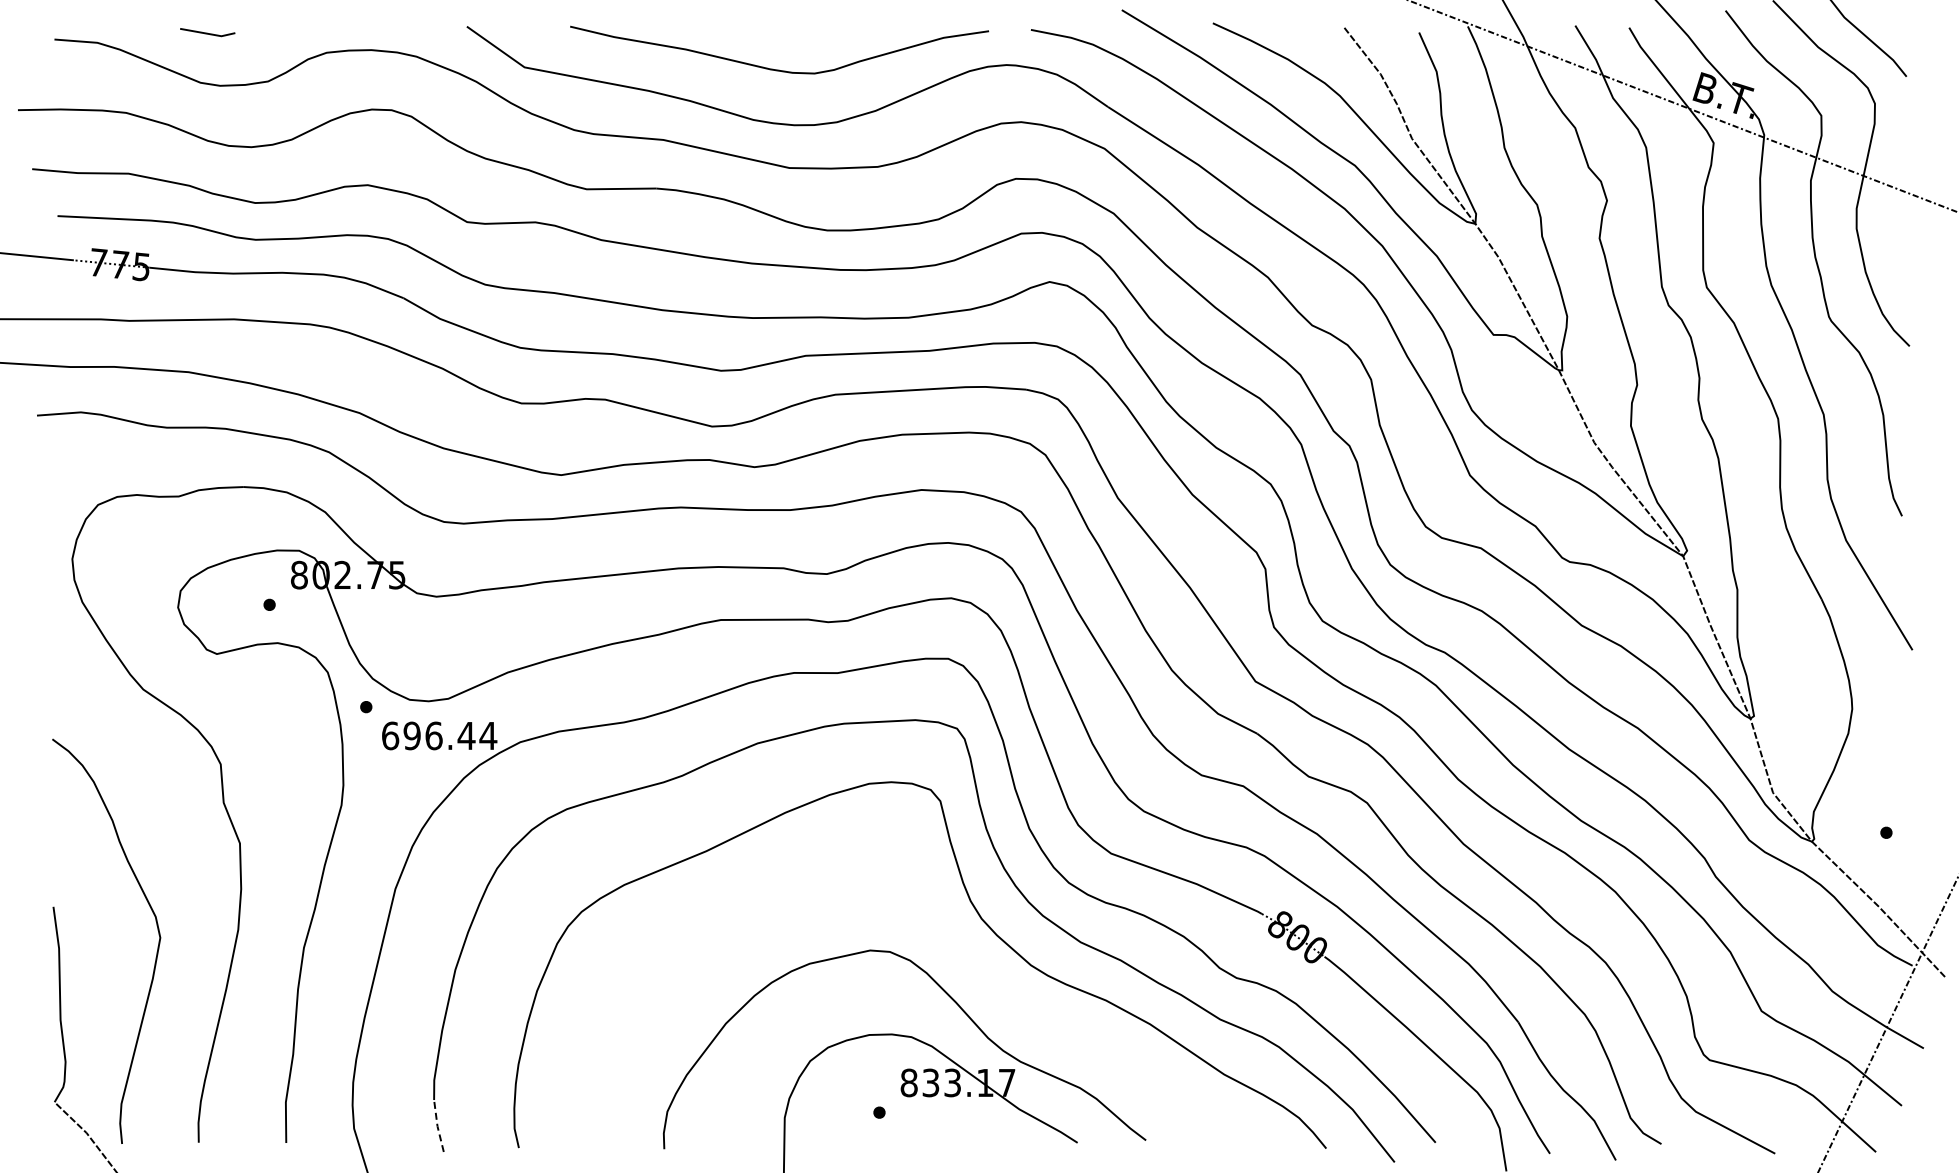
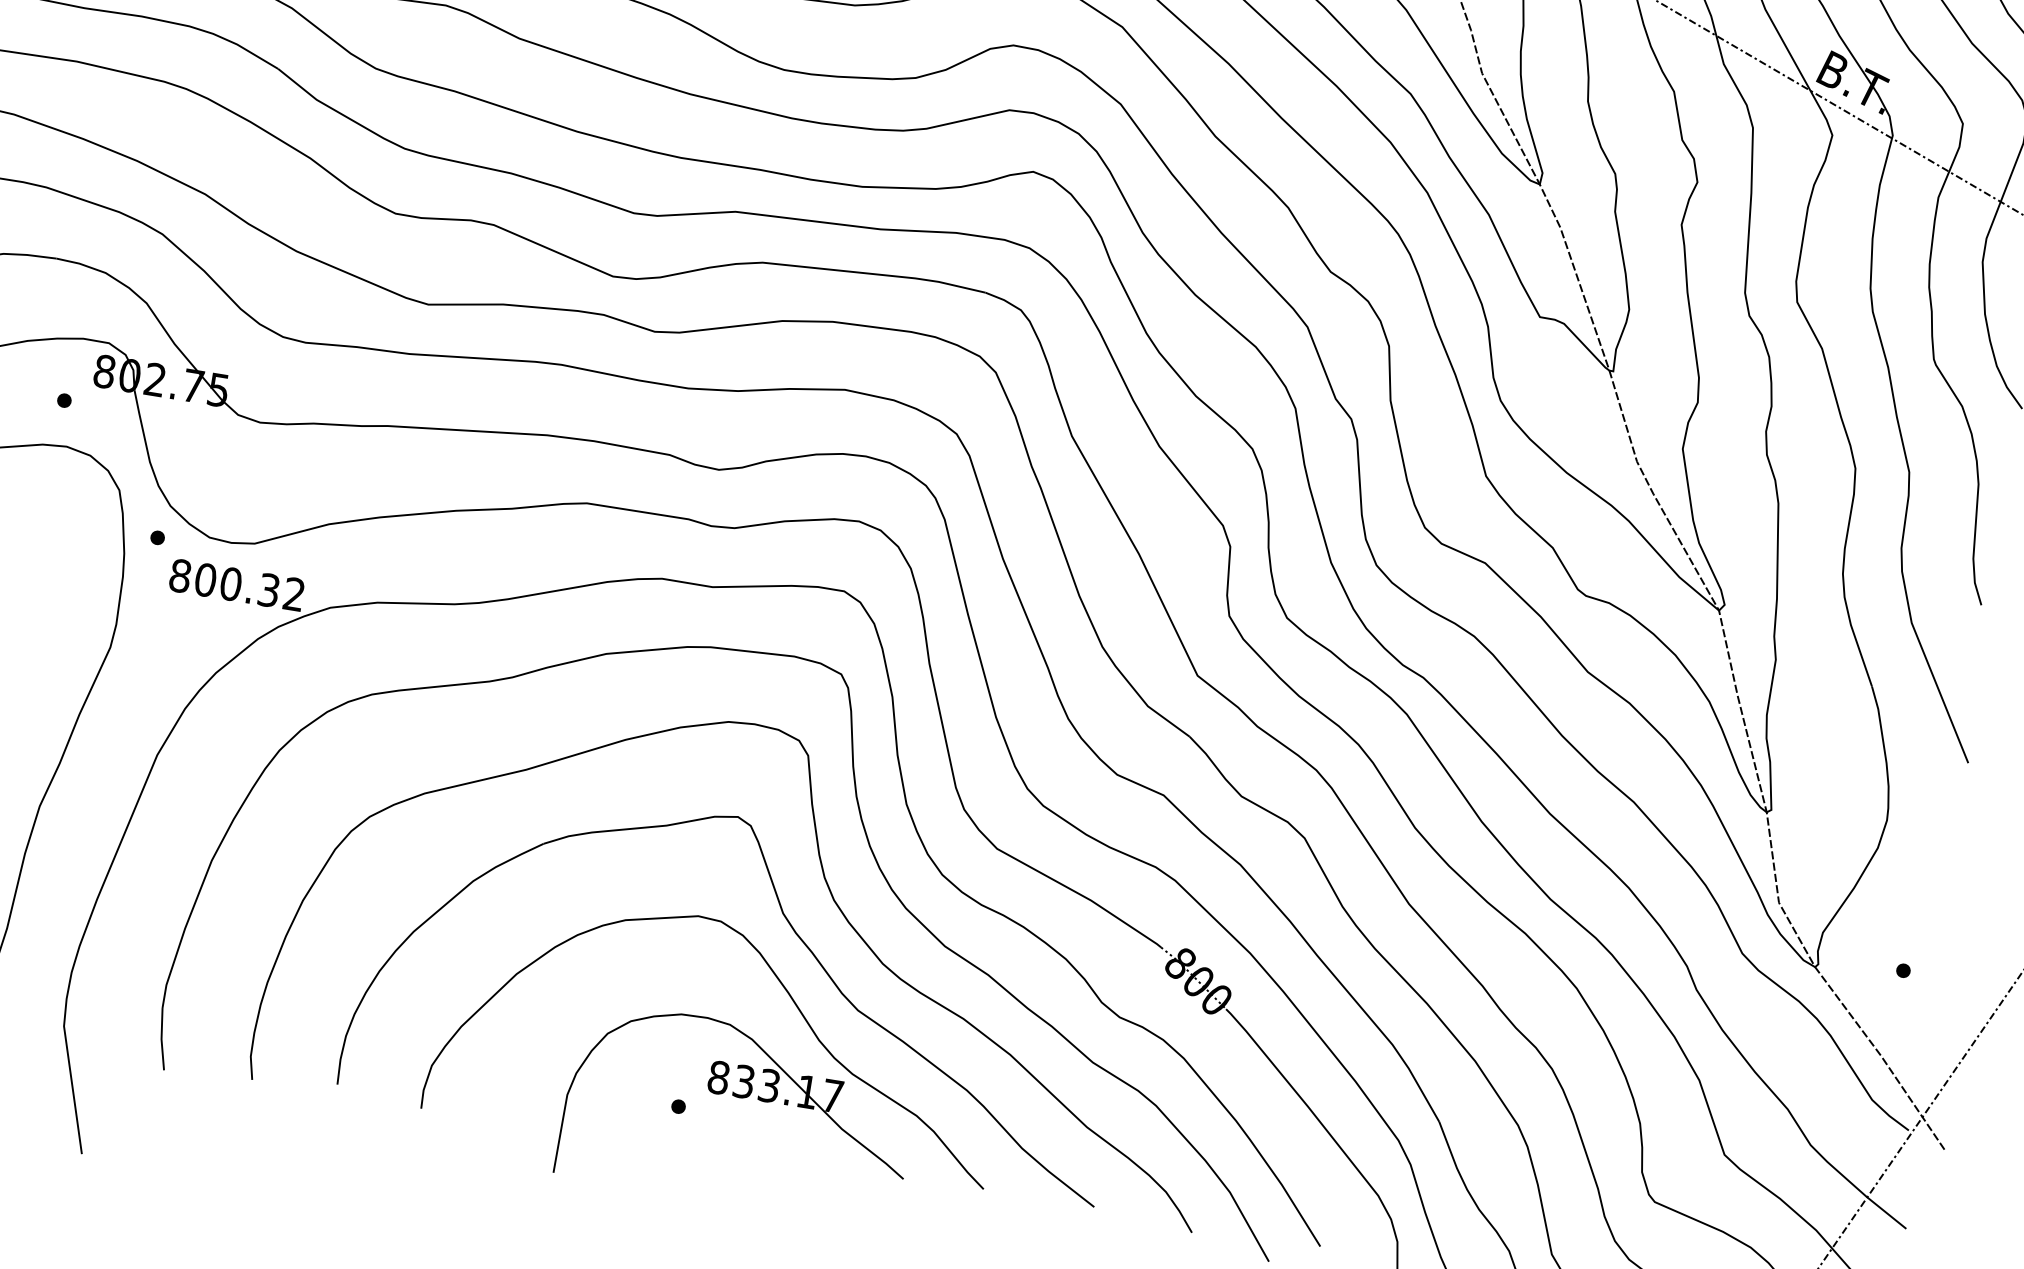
text: (439, 735) -> (237, 584), 696.44 -> 800.32
part: (953, 952) -> (794, 934), added
line: (437, 1126) -> (161, 1039), dashed -> solid

